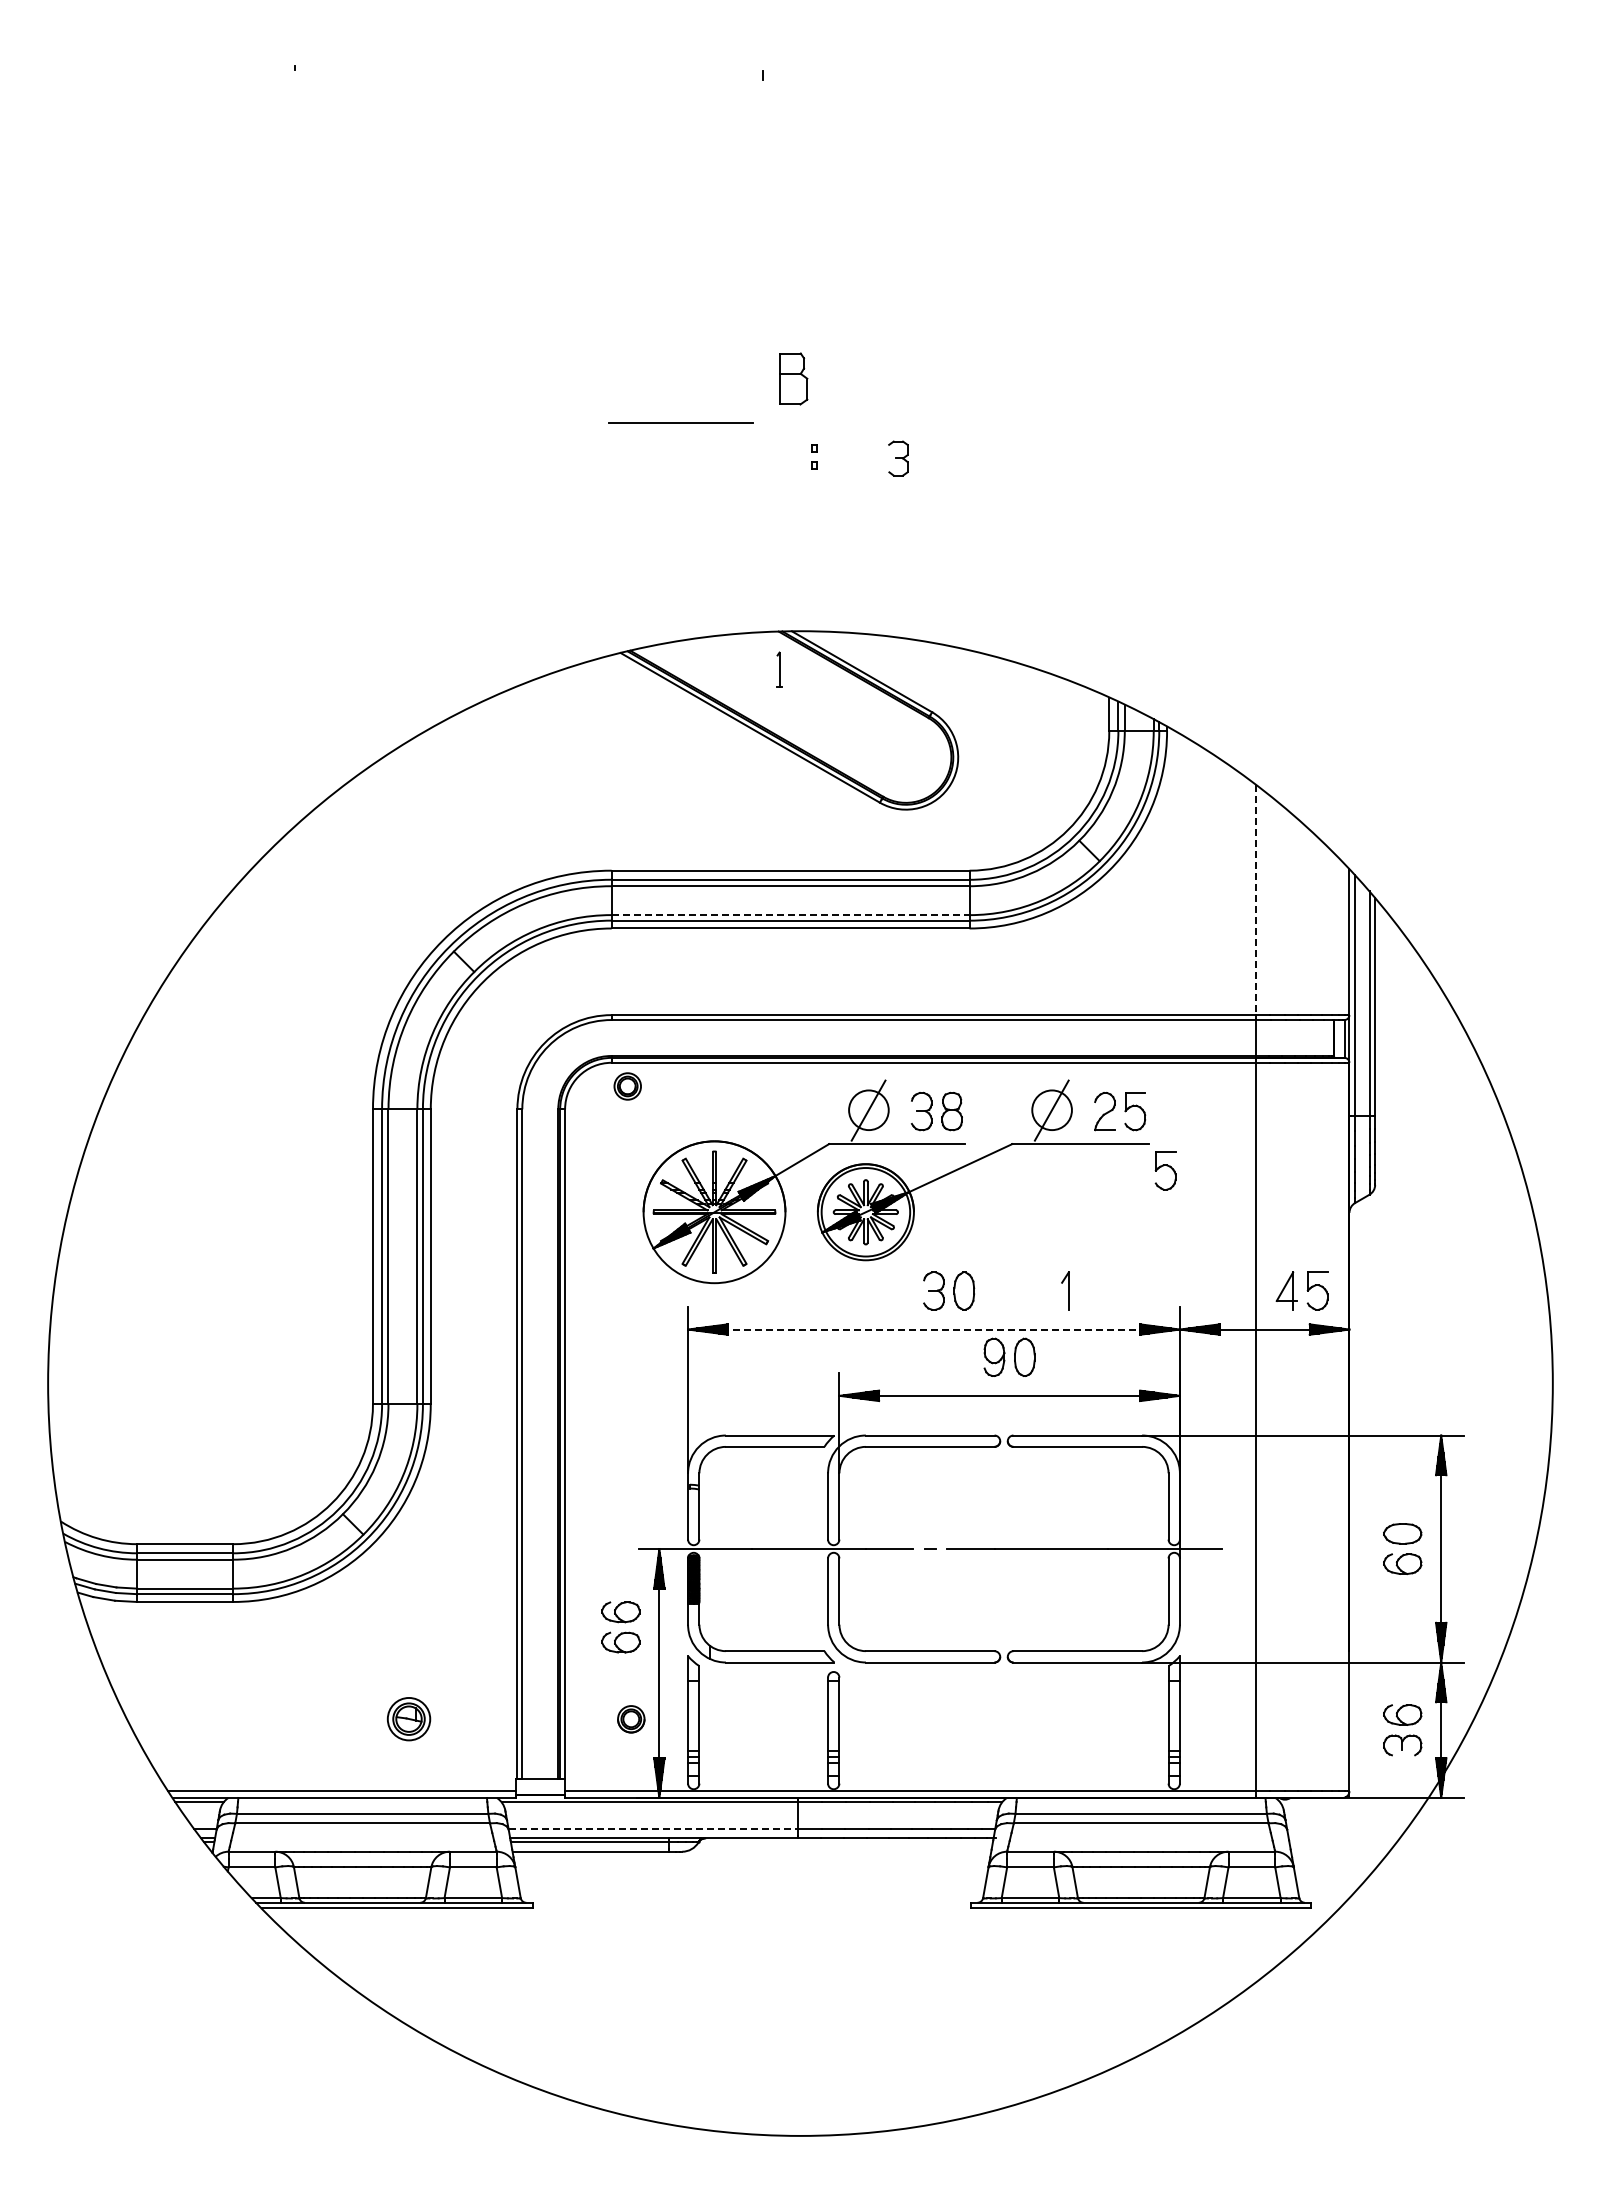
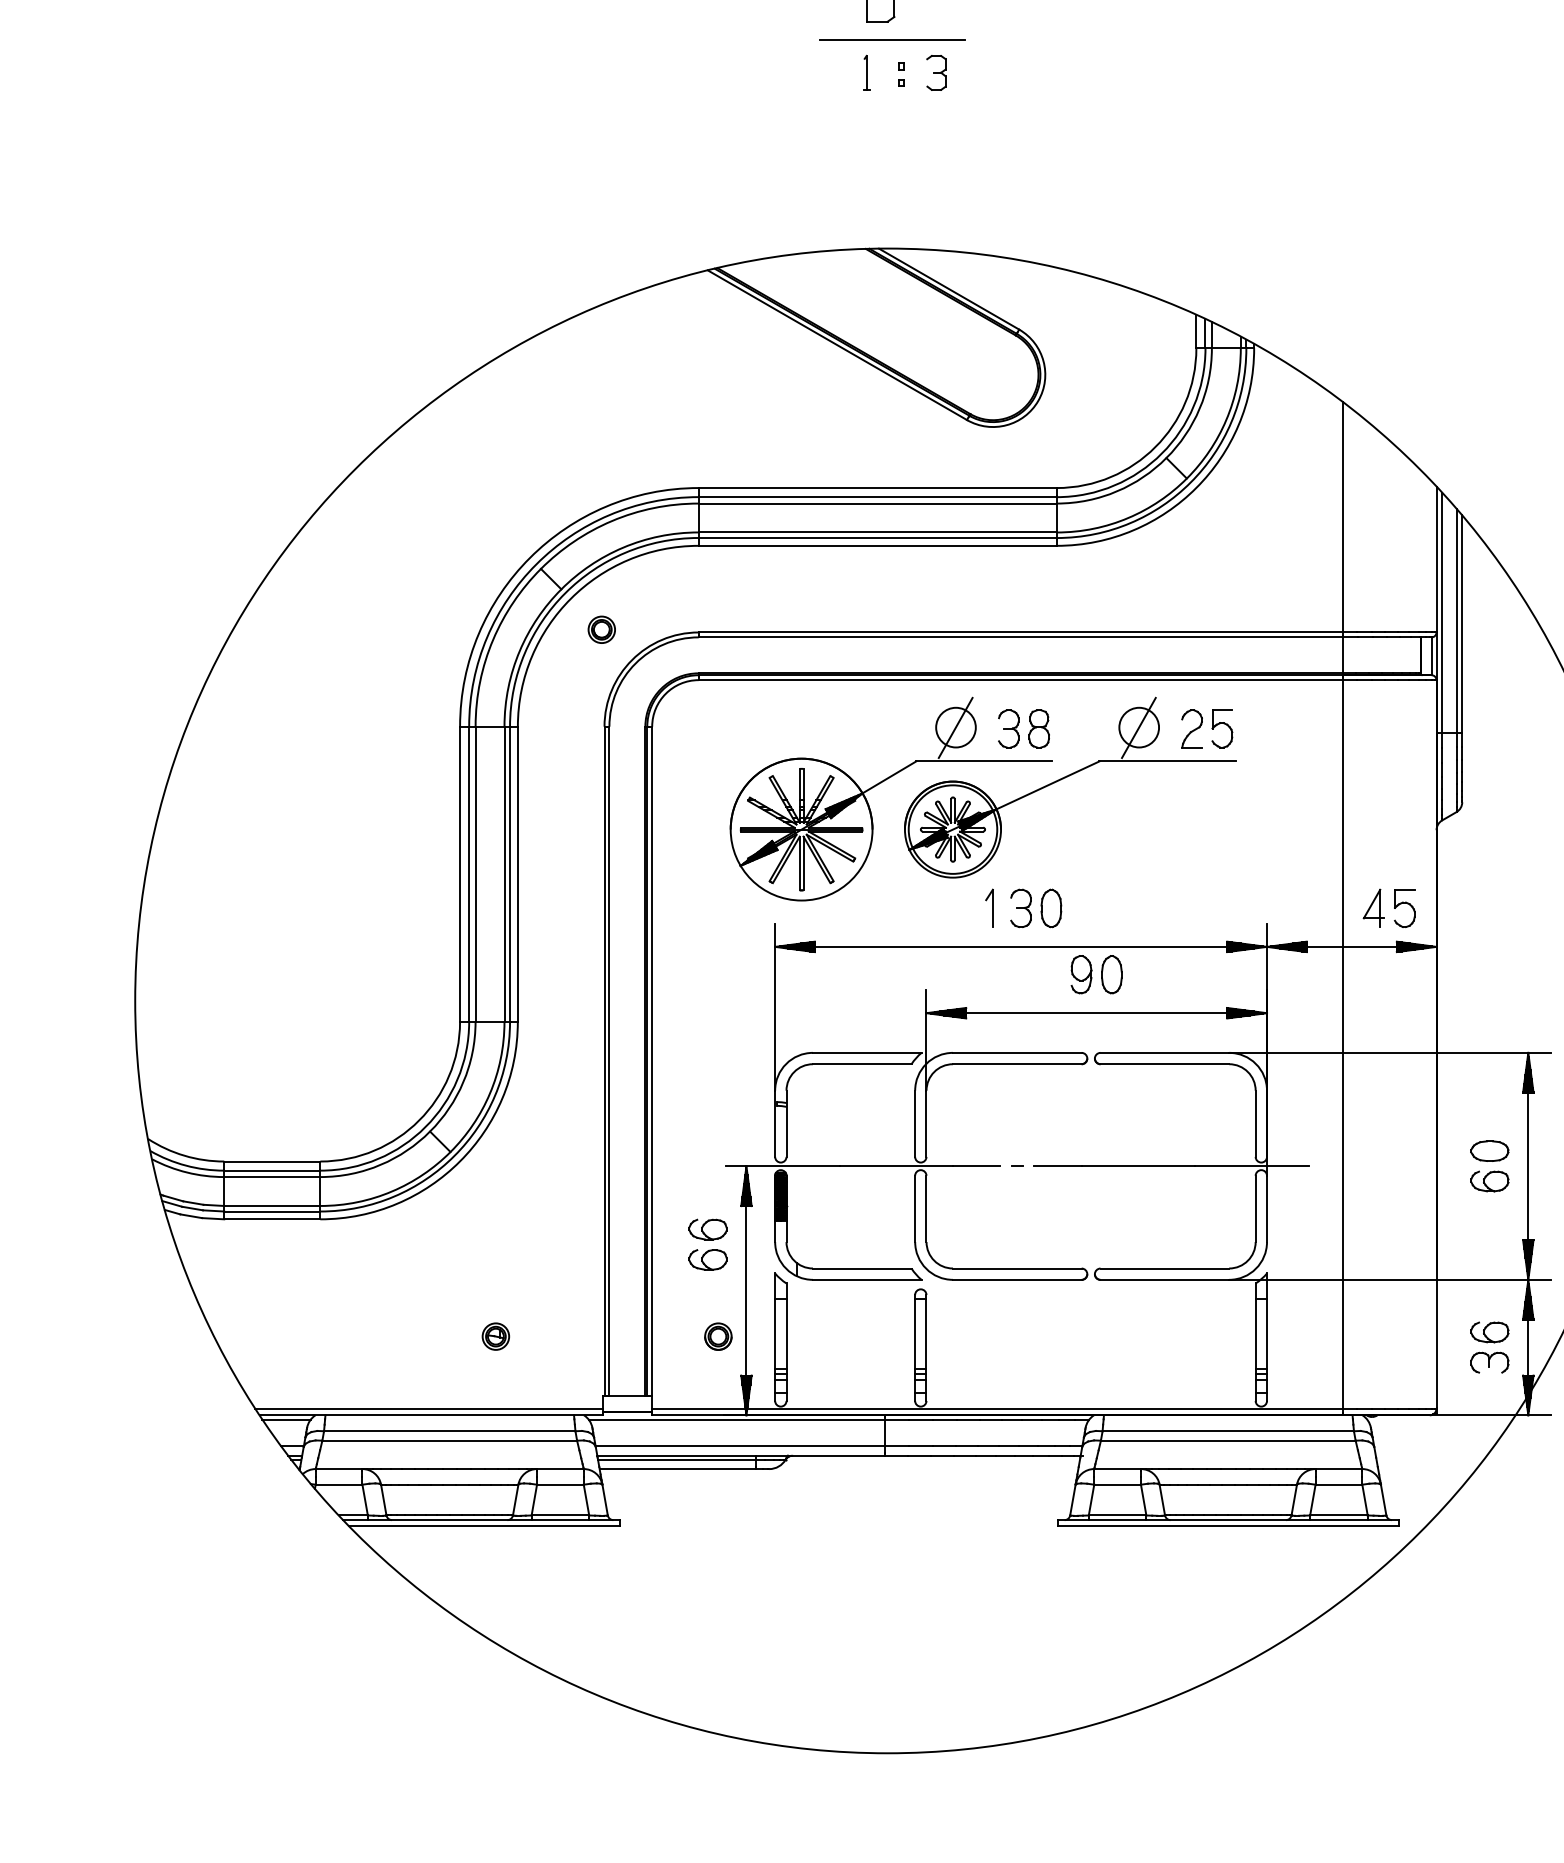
line: (681, 422) -> (892, 39), moved
part: (898, 458) -> (936, 72), moved
part: (779, 669) -> (866, 72), moved
line: (1255, 900) -> (1342, 517), dashed -> solid
line: (790, 915) -> (877, 532), dashed -> solid
part: (627, 1086) -> (601, 629), moved
part: (1165, 1170) -> (1252, 787), removed
part: (1065, 1290) -> (989, 907), moved
line: (934, 1329) -> (1021, 946), dashed -> solid
part: (408, 1719) -> (495, 1336), size x0.62
line: (653, 1829) -> (740, 1446), dashed -> solid

